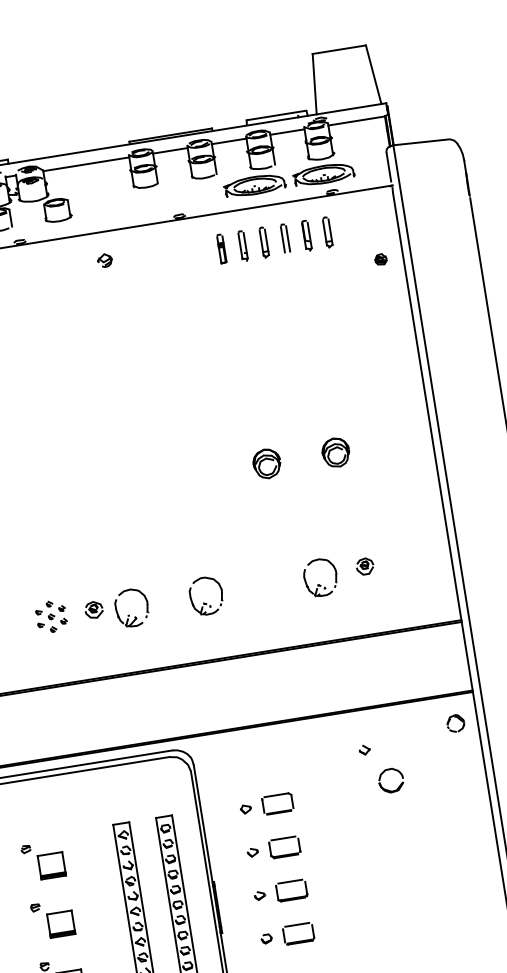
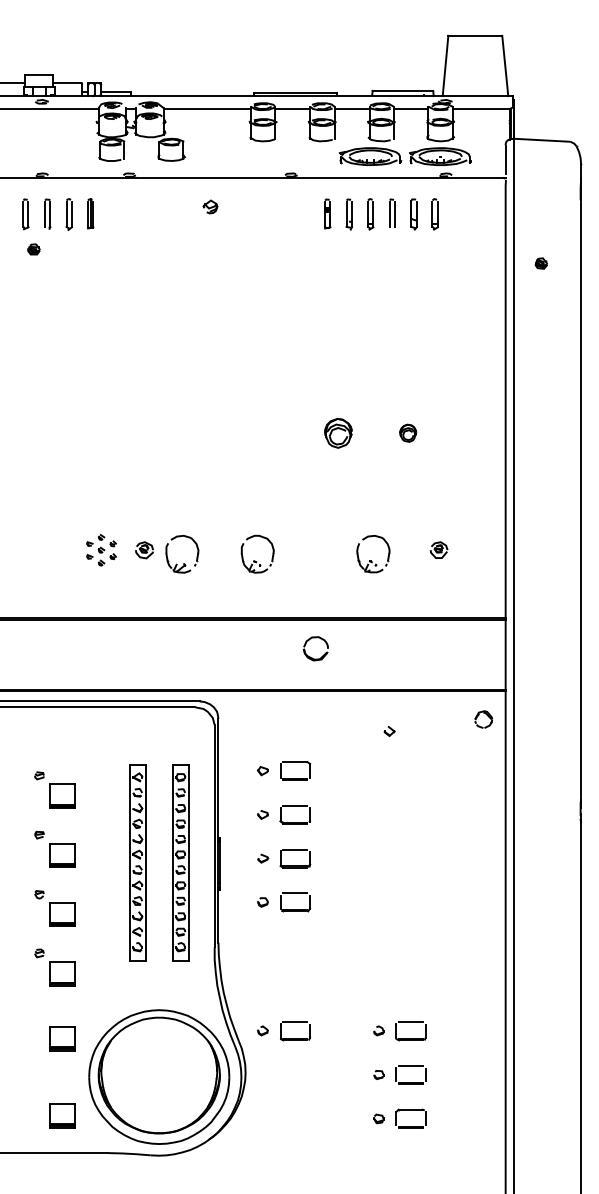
part: (380, 259) -> (540, 263), moved
part: (335, 453) -> (407, 433), size x0.6
part: (364, 565) -> (438, 549), moved
part: (387, 789) -> (310, 656), moved

